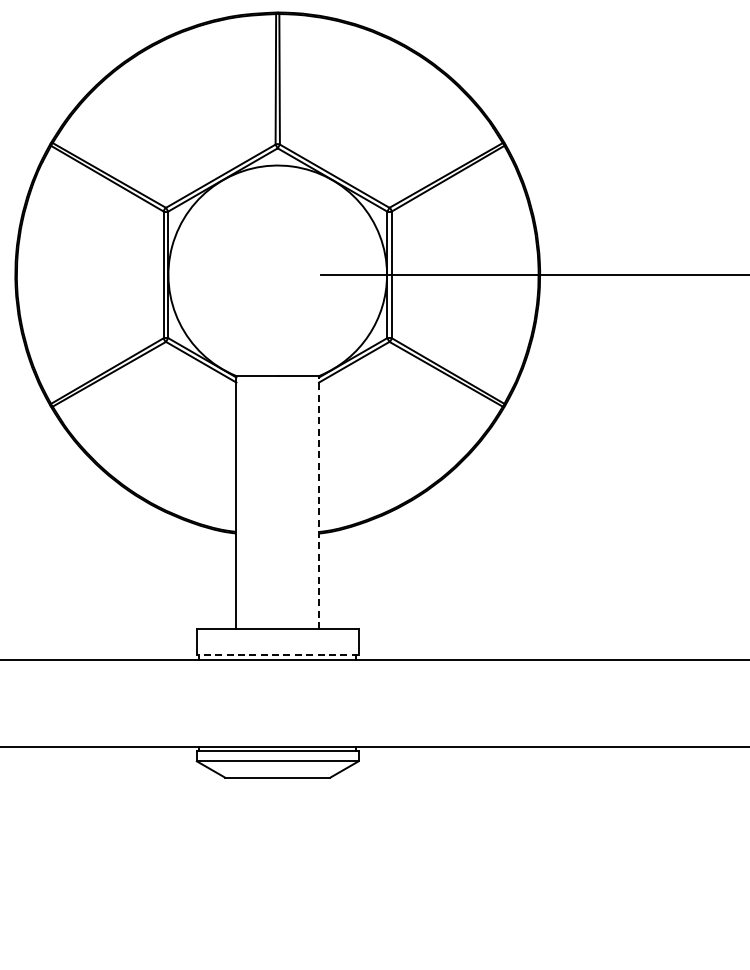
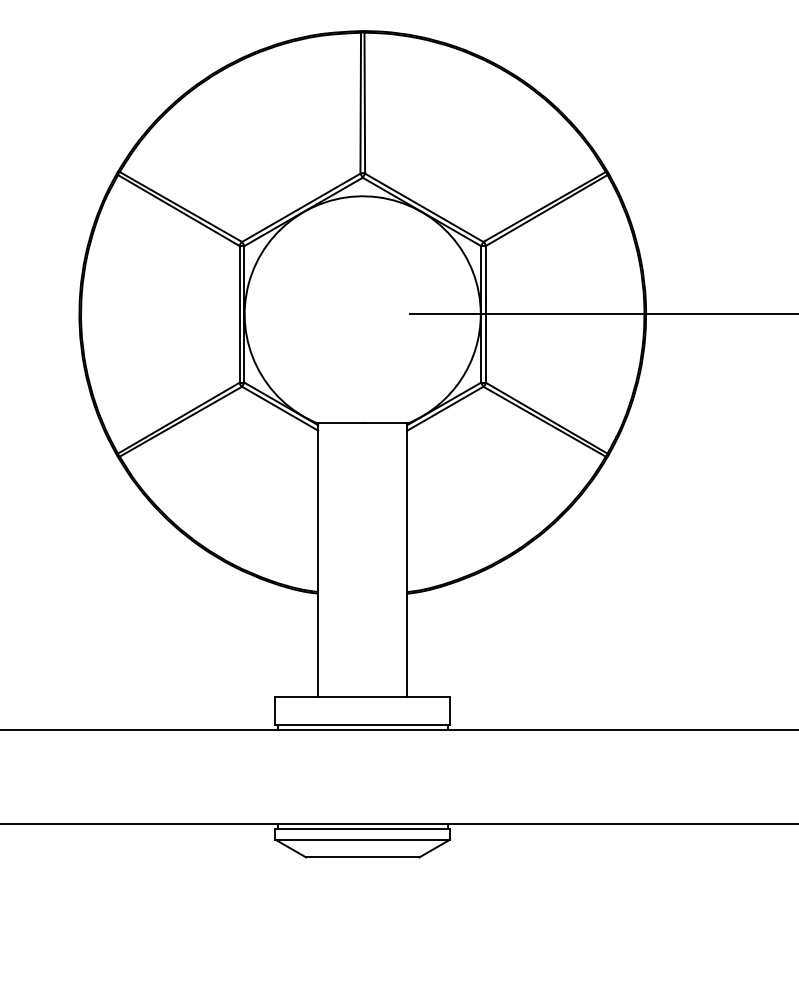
line: (319, 502) -> (407, 560), dashed -> solid
line: (277, 655) -> (362, 725), dashed -> solid

